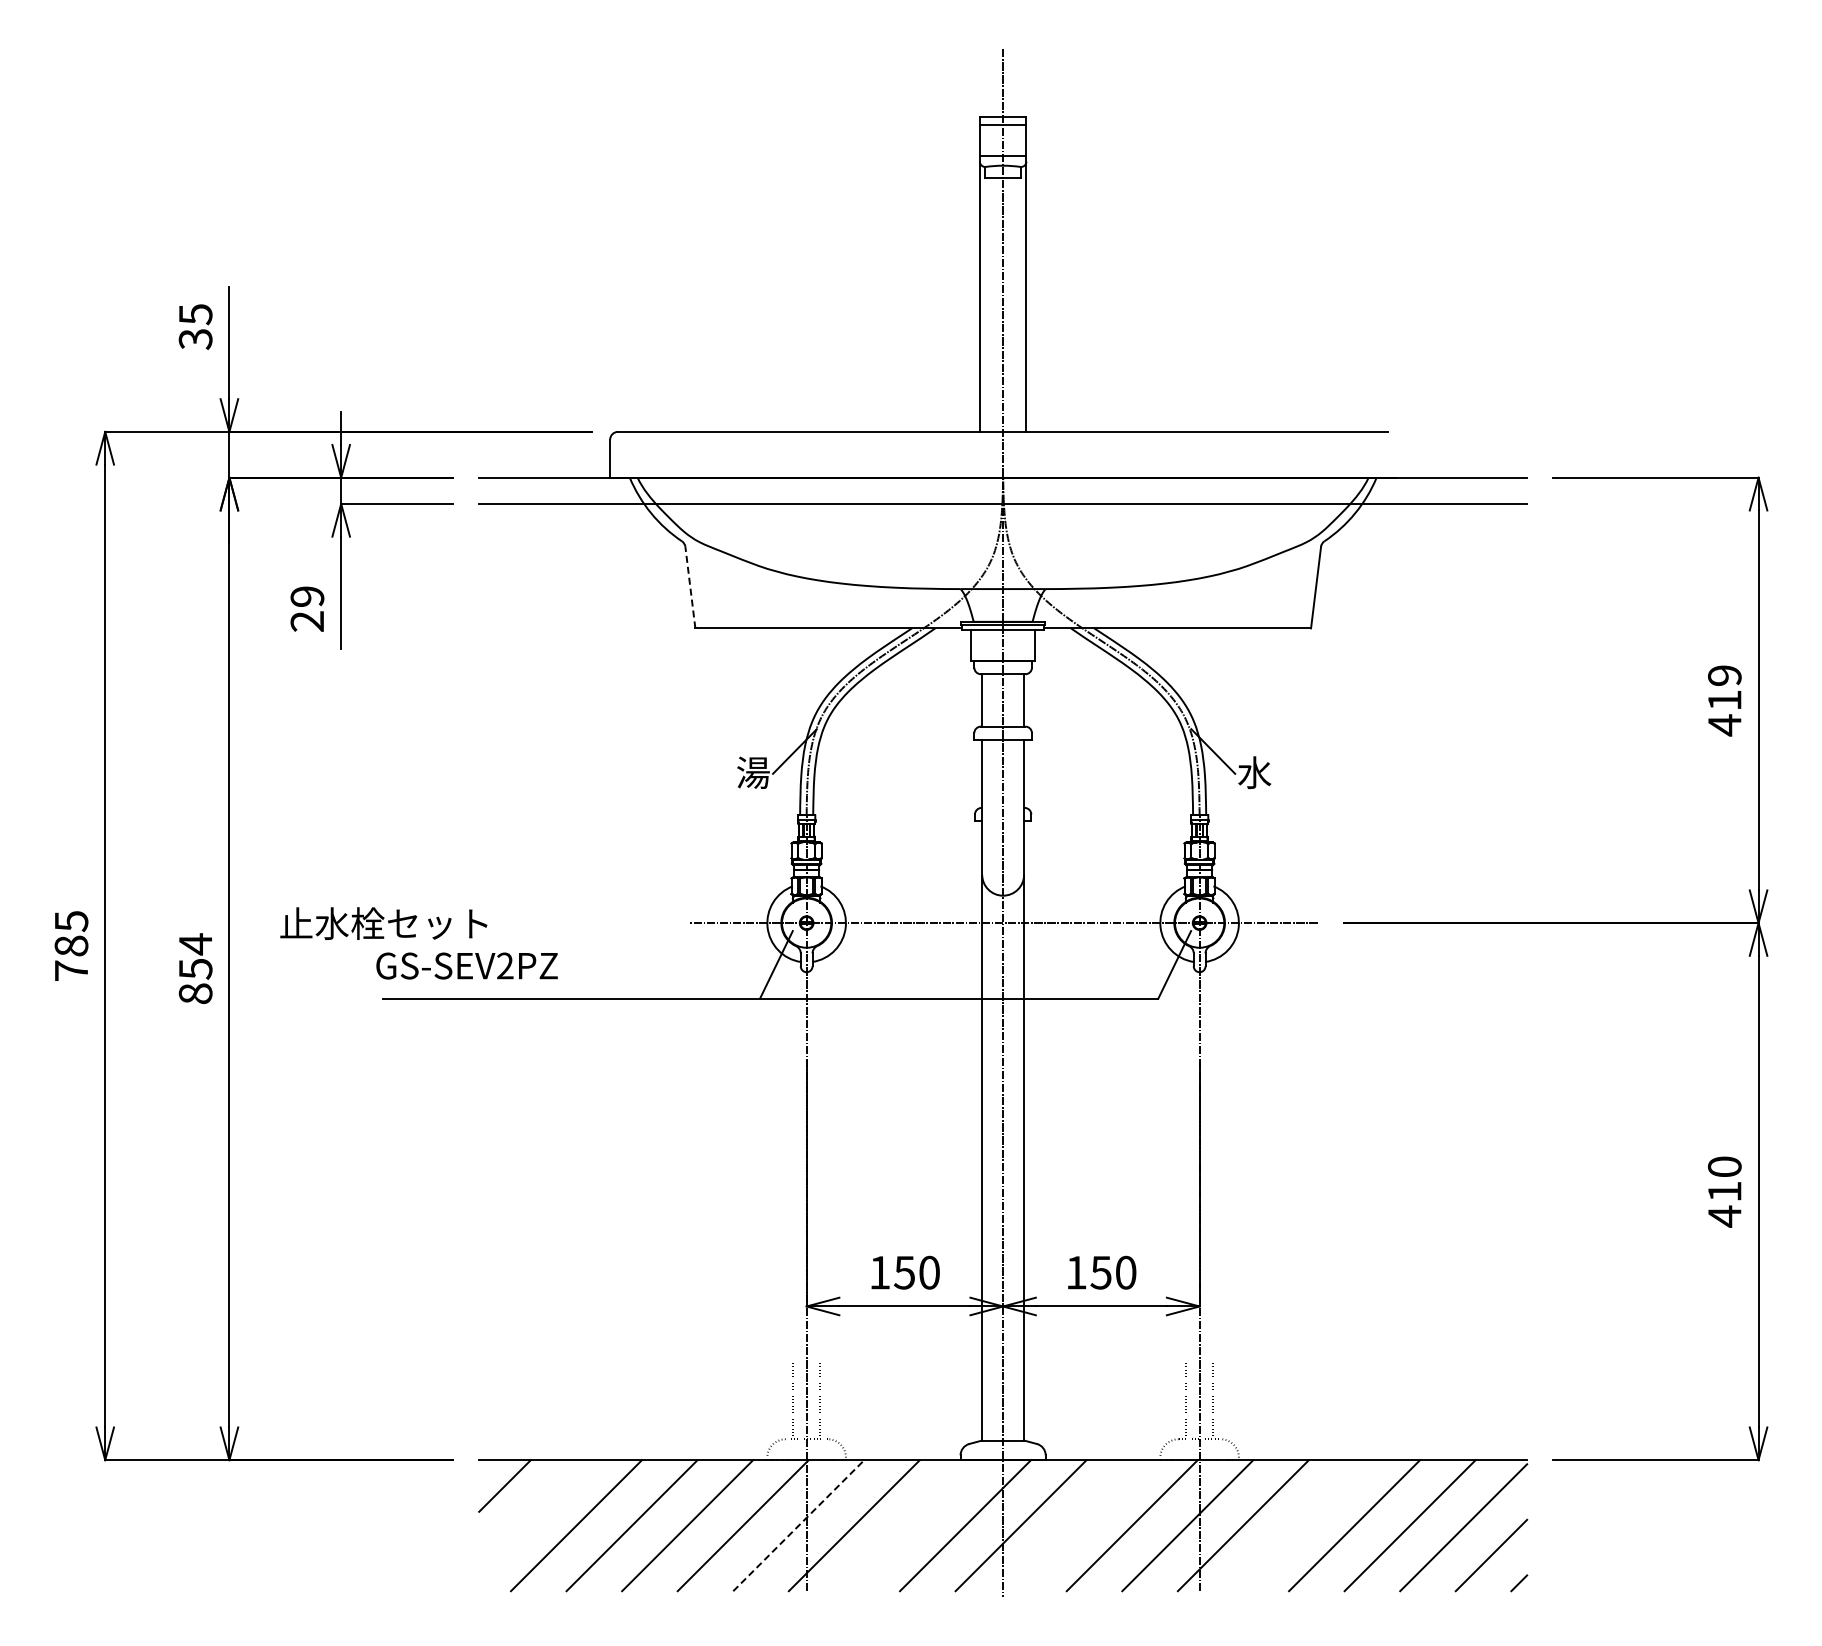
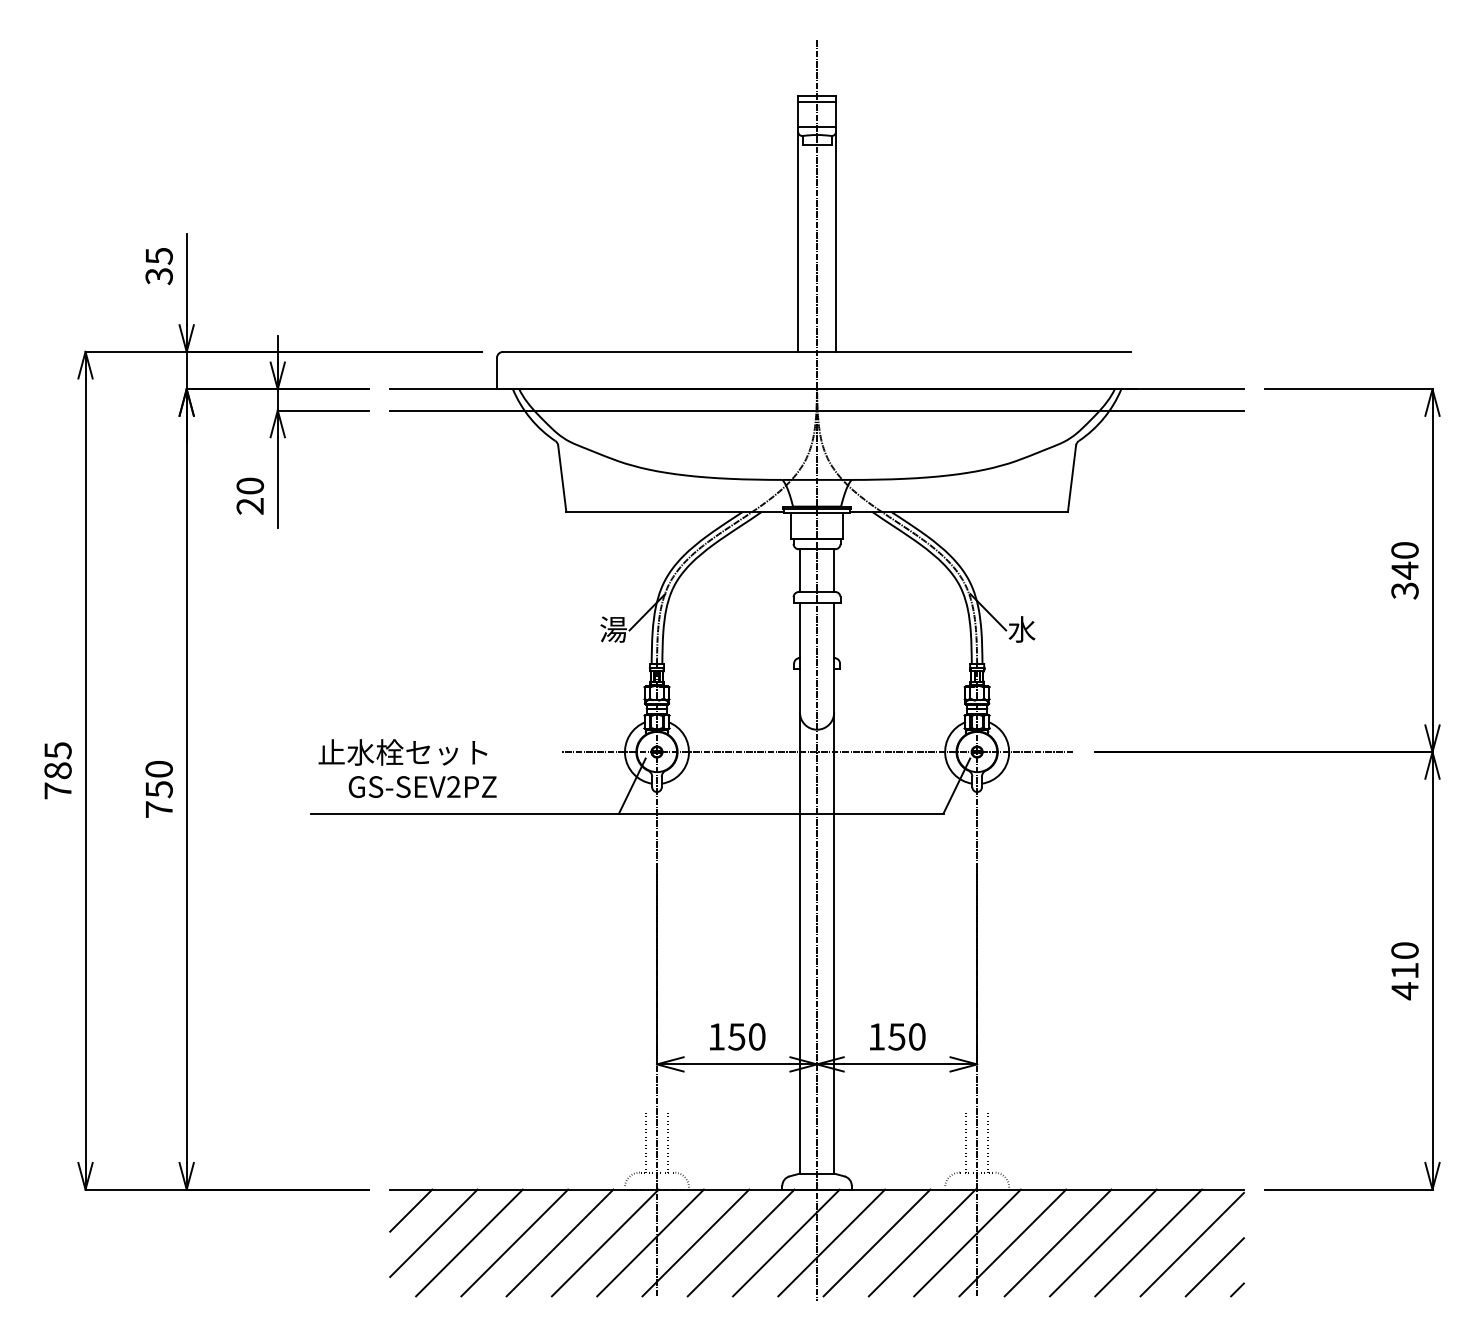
line: (690, 587) -> (562, 478), dashed -> solid
text: (307, 596) -> (250, 485), 29 -> 20
text: (1724, 700) -> (1404, 570), 419 -> 340
text: (383, 923) -> (402, 752), moved
text: (466, 965) -> (422, 786), moved
text: (195, 968) -> (159, 789), 854 -> 750
line: (532, 1513) -> (433, 1233), added
line: (798, 1525) -> (650, 1242), dashed -> solid
line: (909, 1525) -> (740, 1242), added
line: (1076, 1525) -> (876, 1242), added
line: (1298, 1525) -> (1057, 1242), added

